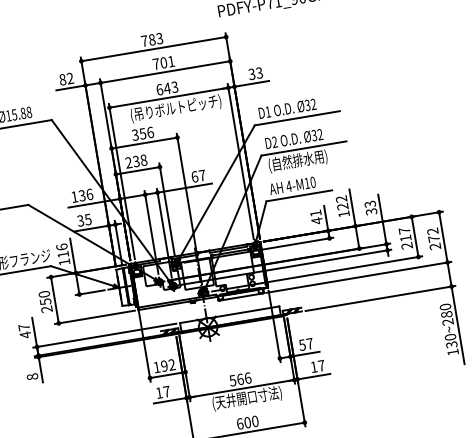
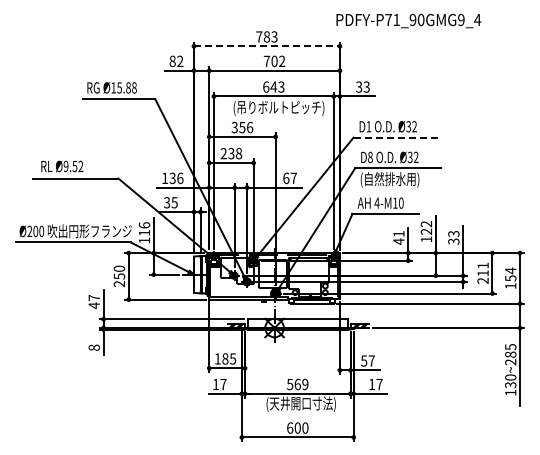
line: (153, 49) -> (266, 46), solid -> dashed
text: (171, 60) -> (282, 60), 701 -> 702
line: (297, 118) -> (396, 137), solid -> dashed
text: (274, 142) -> (370, 157), D2 -> D8
text: (403, 230) -> (482, 265), 217 -> 211
text: (433, 239) -> (510, 278), 272 -> 154
text: (445, 307) -> (510, 347), 130~280 -> 130~285
text: (168, 365) -> (229, 358), 192 -> 185
text: (248, 378) -> (305, 384), 566 -> 569

